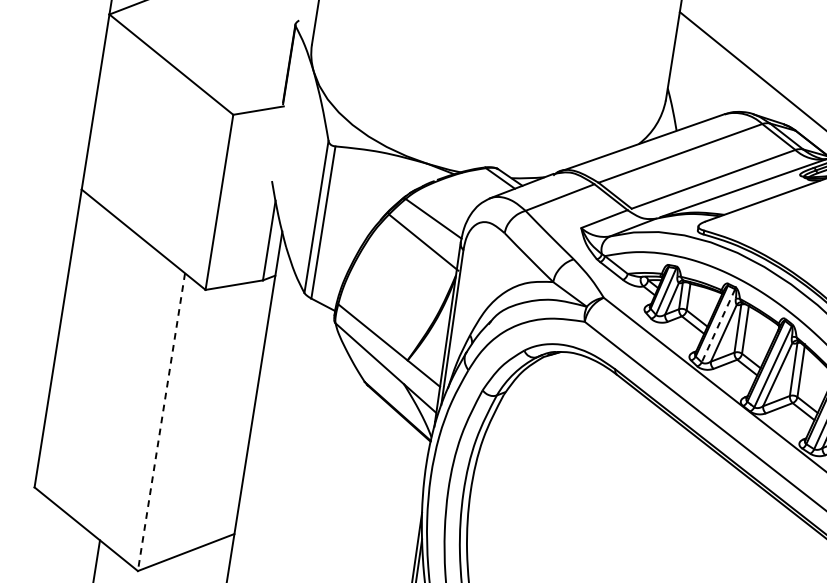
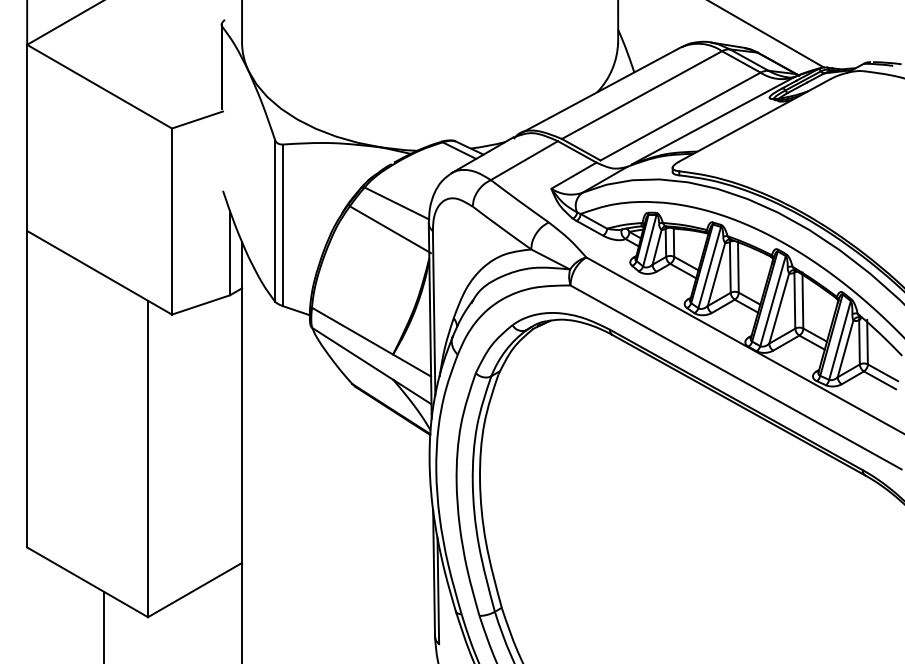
line: (718, 326) -> (709, 268), dashed -> solid
line: (161, 422) -> (148, 459), dashed -> solid

